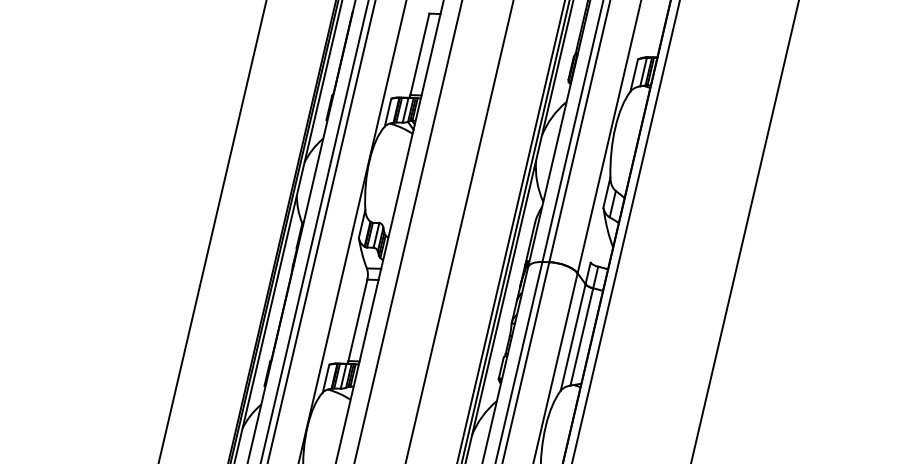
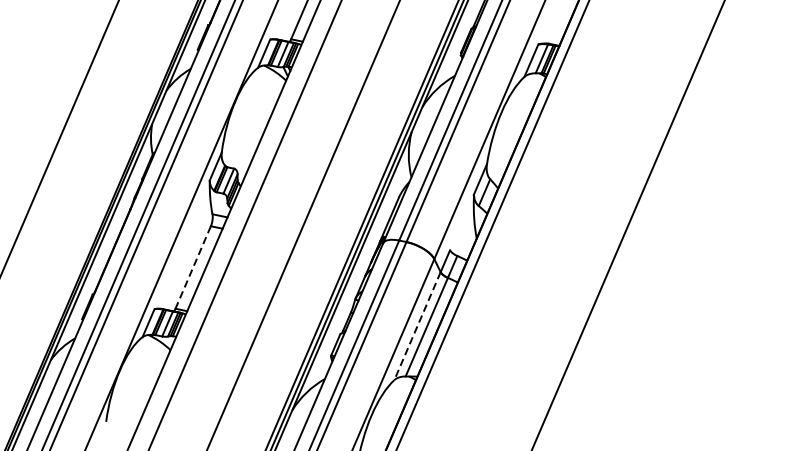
line: (357, 320) -> (192, 267), solid -> dashed
line: (573, 337) -> (417, 326), solid -> dashed

